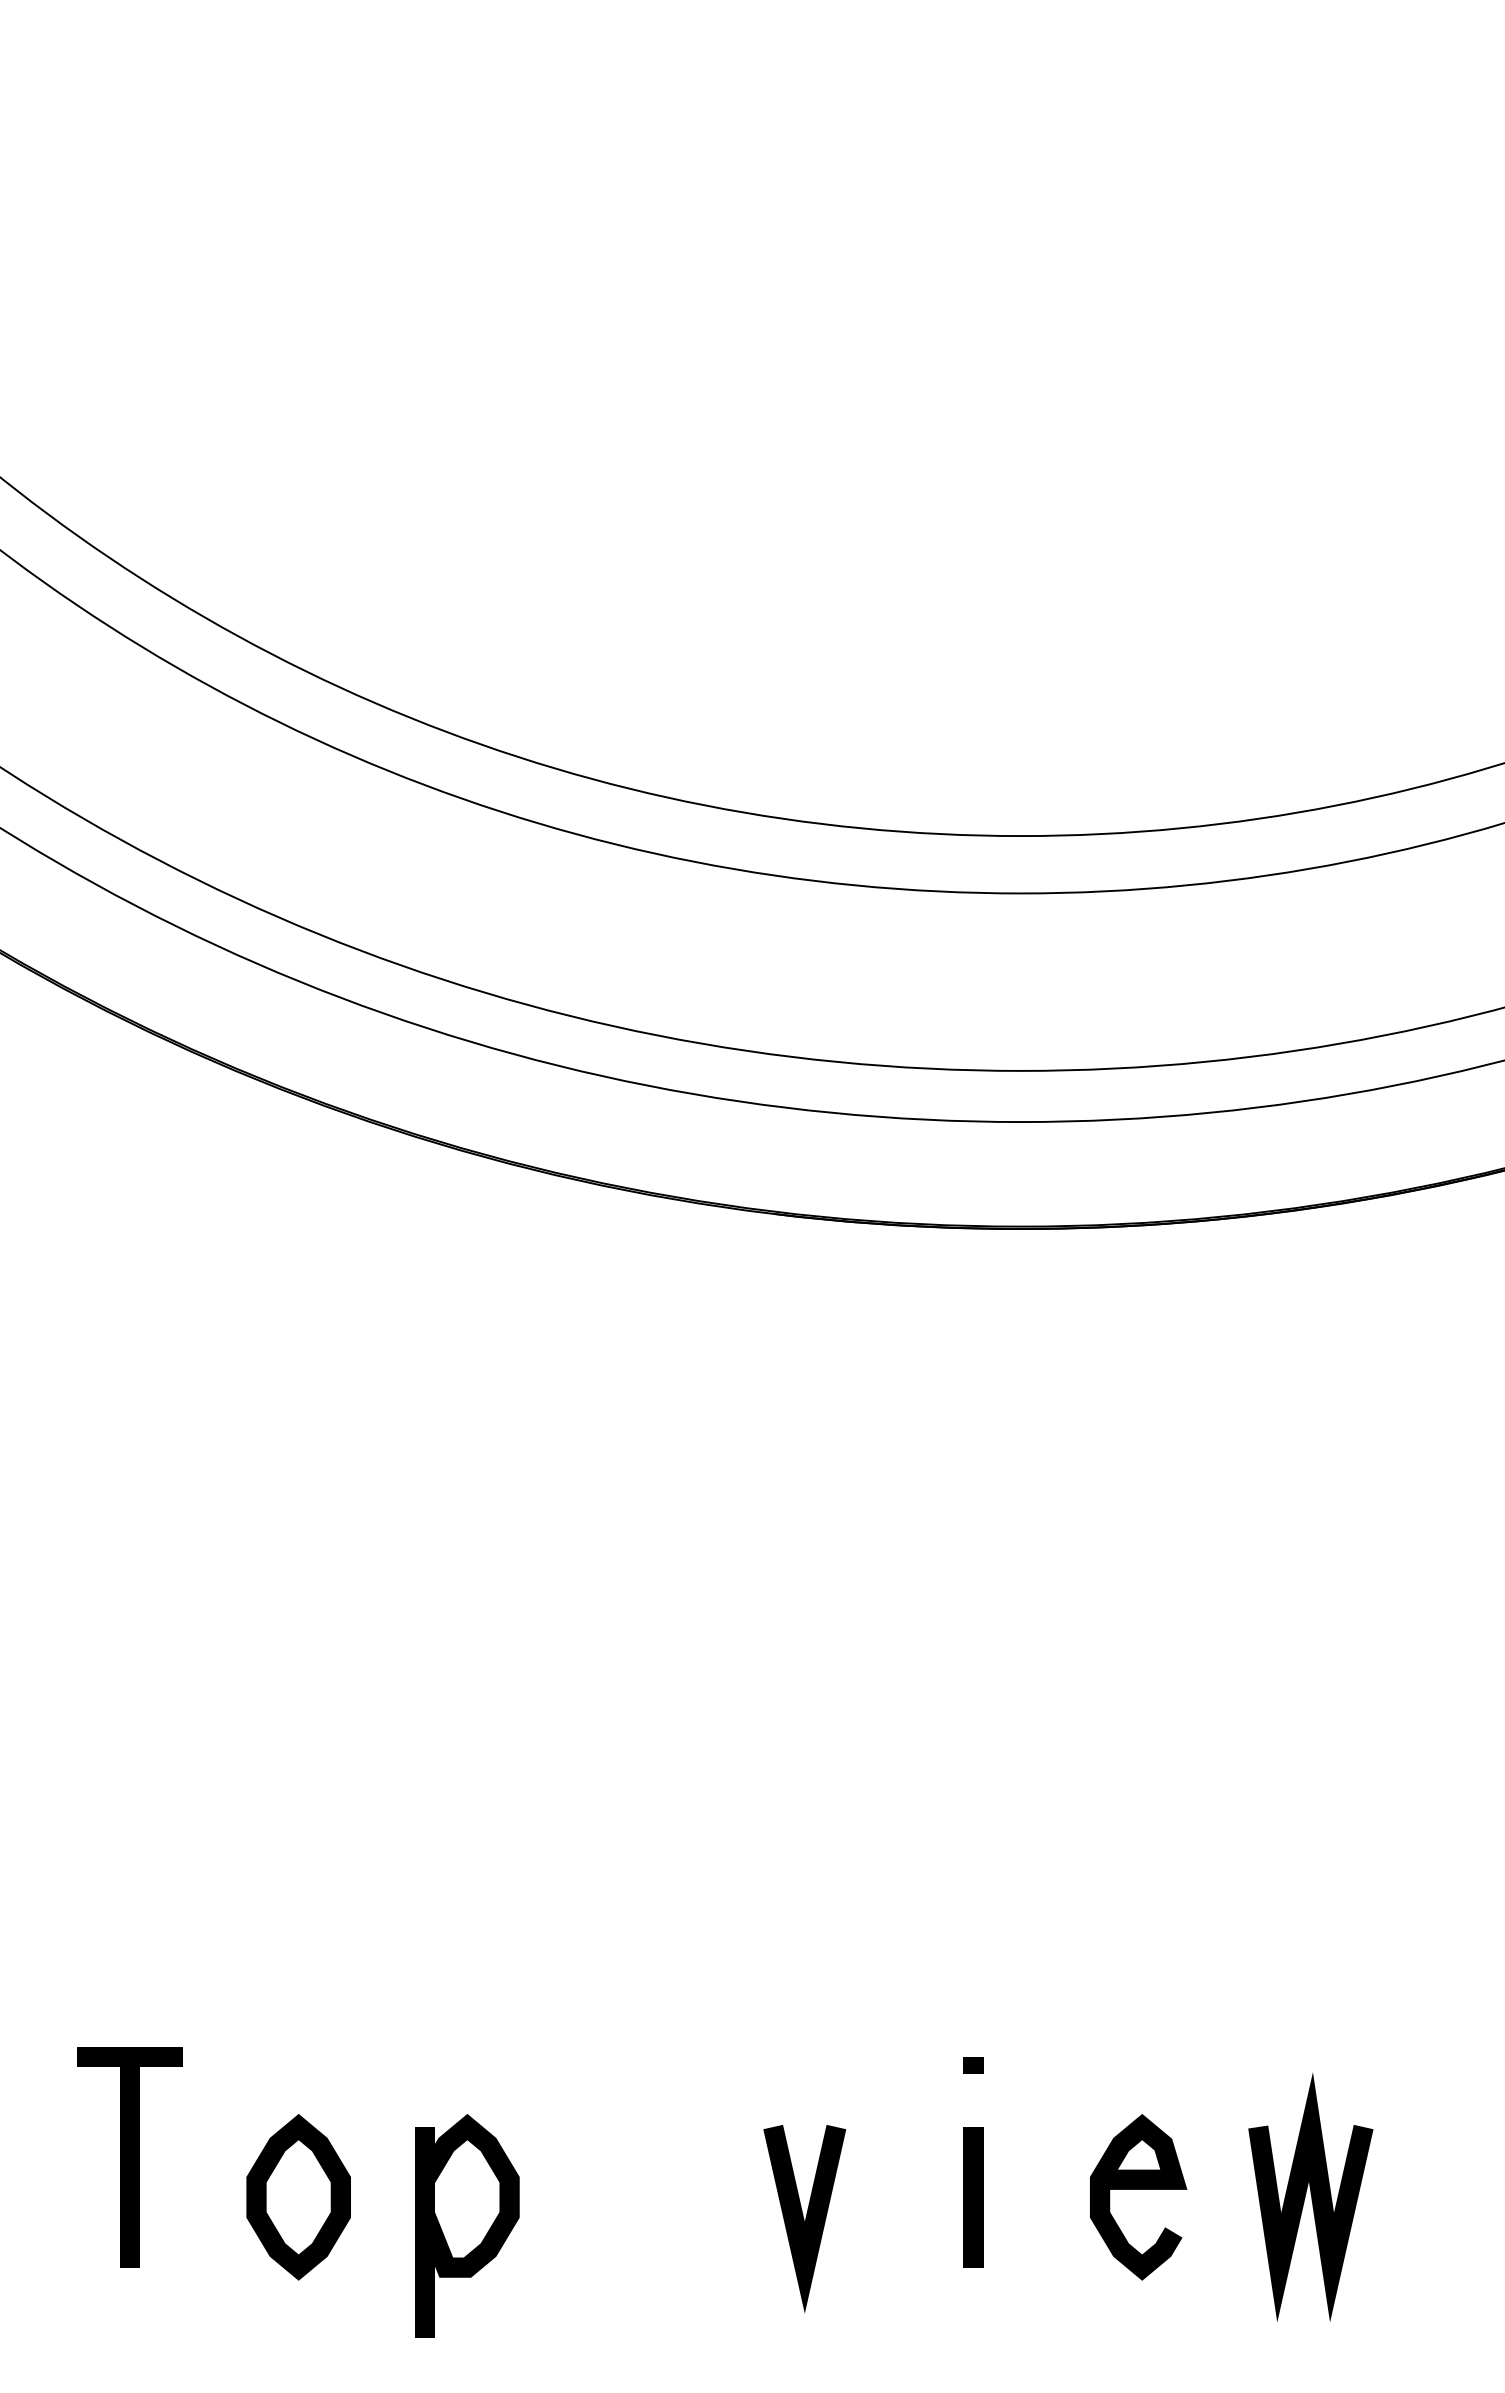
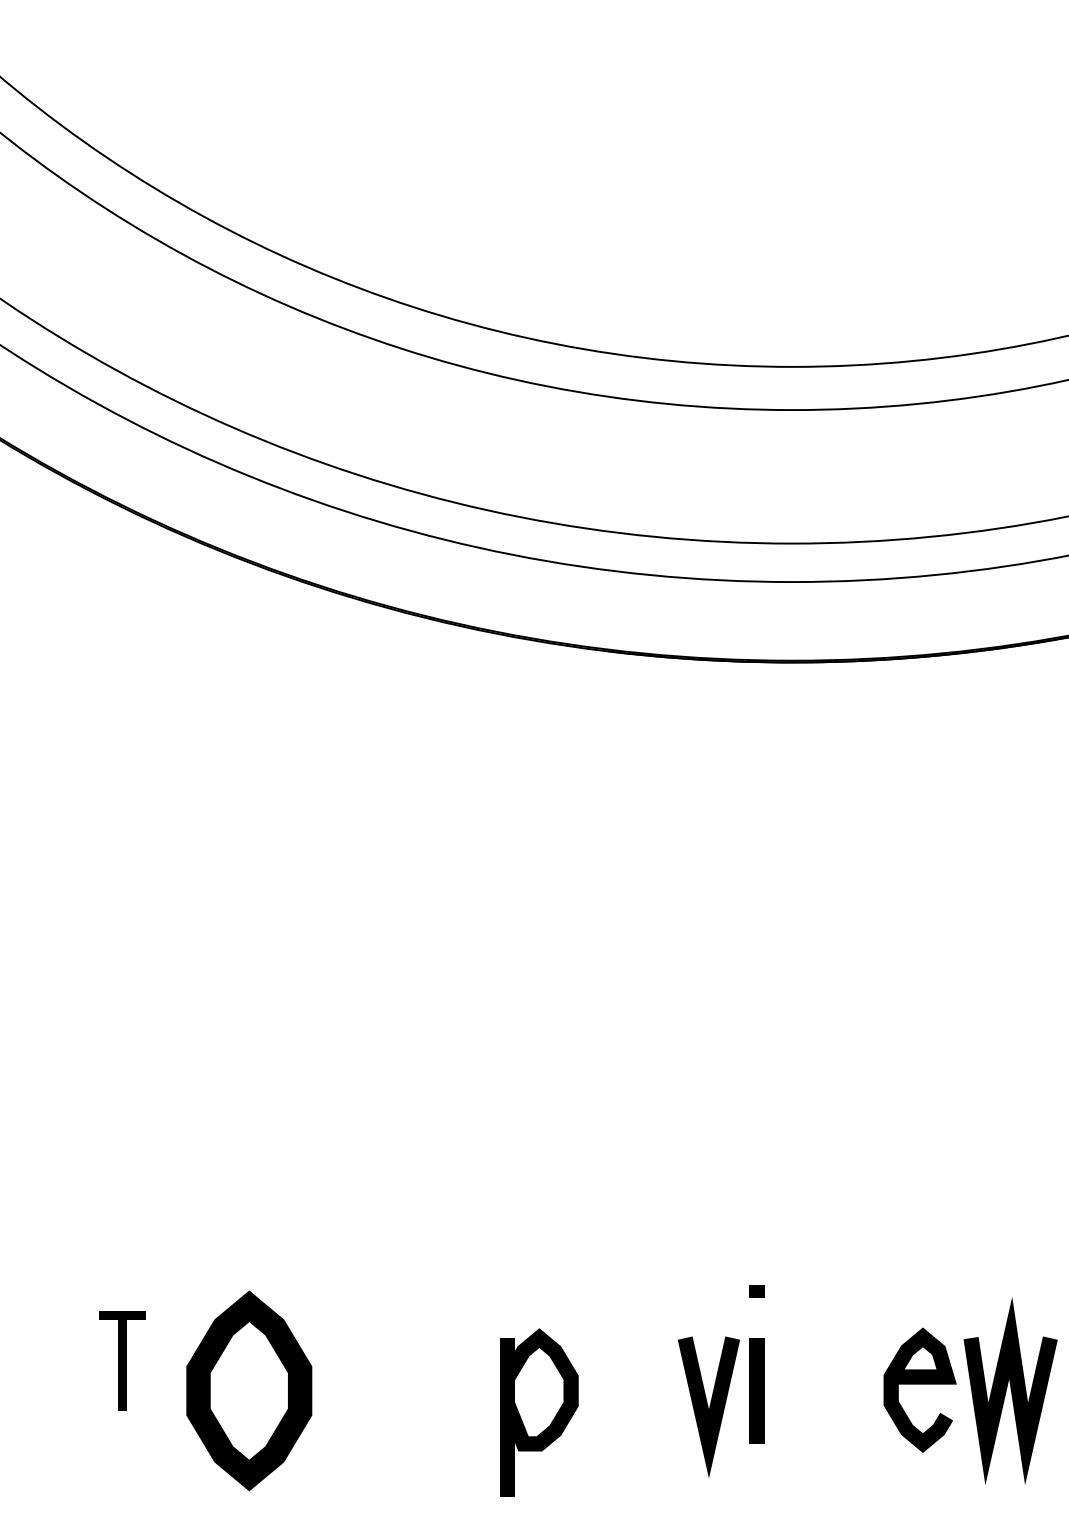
part: (129, 2157) -> (121, 1361), size x0.6
curve: (1138, 2189) -> (920, 1384), moved
part: (298, 2197) -> (249, 1391), size x1.6
line: (804, 2219) -> (708, 1407), moved
part: (467, 2225) -> (539, 1412), moved

